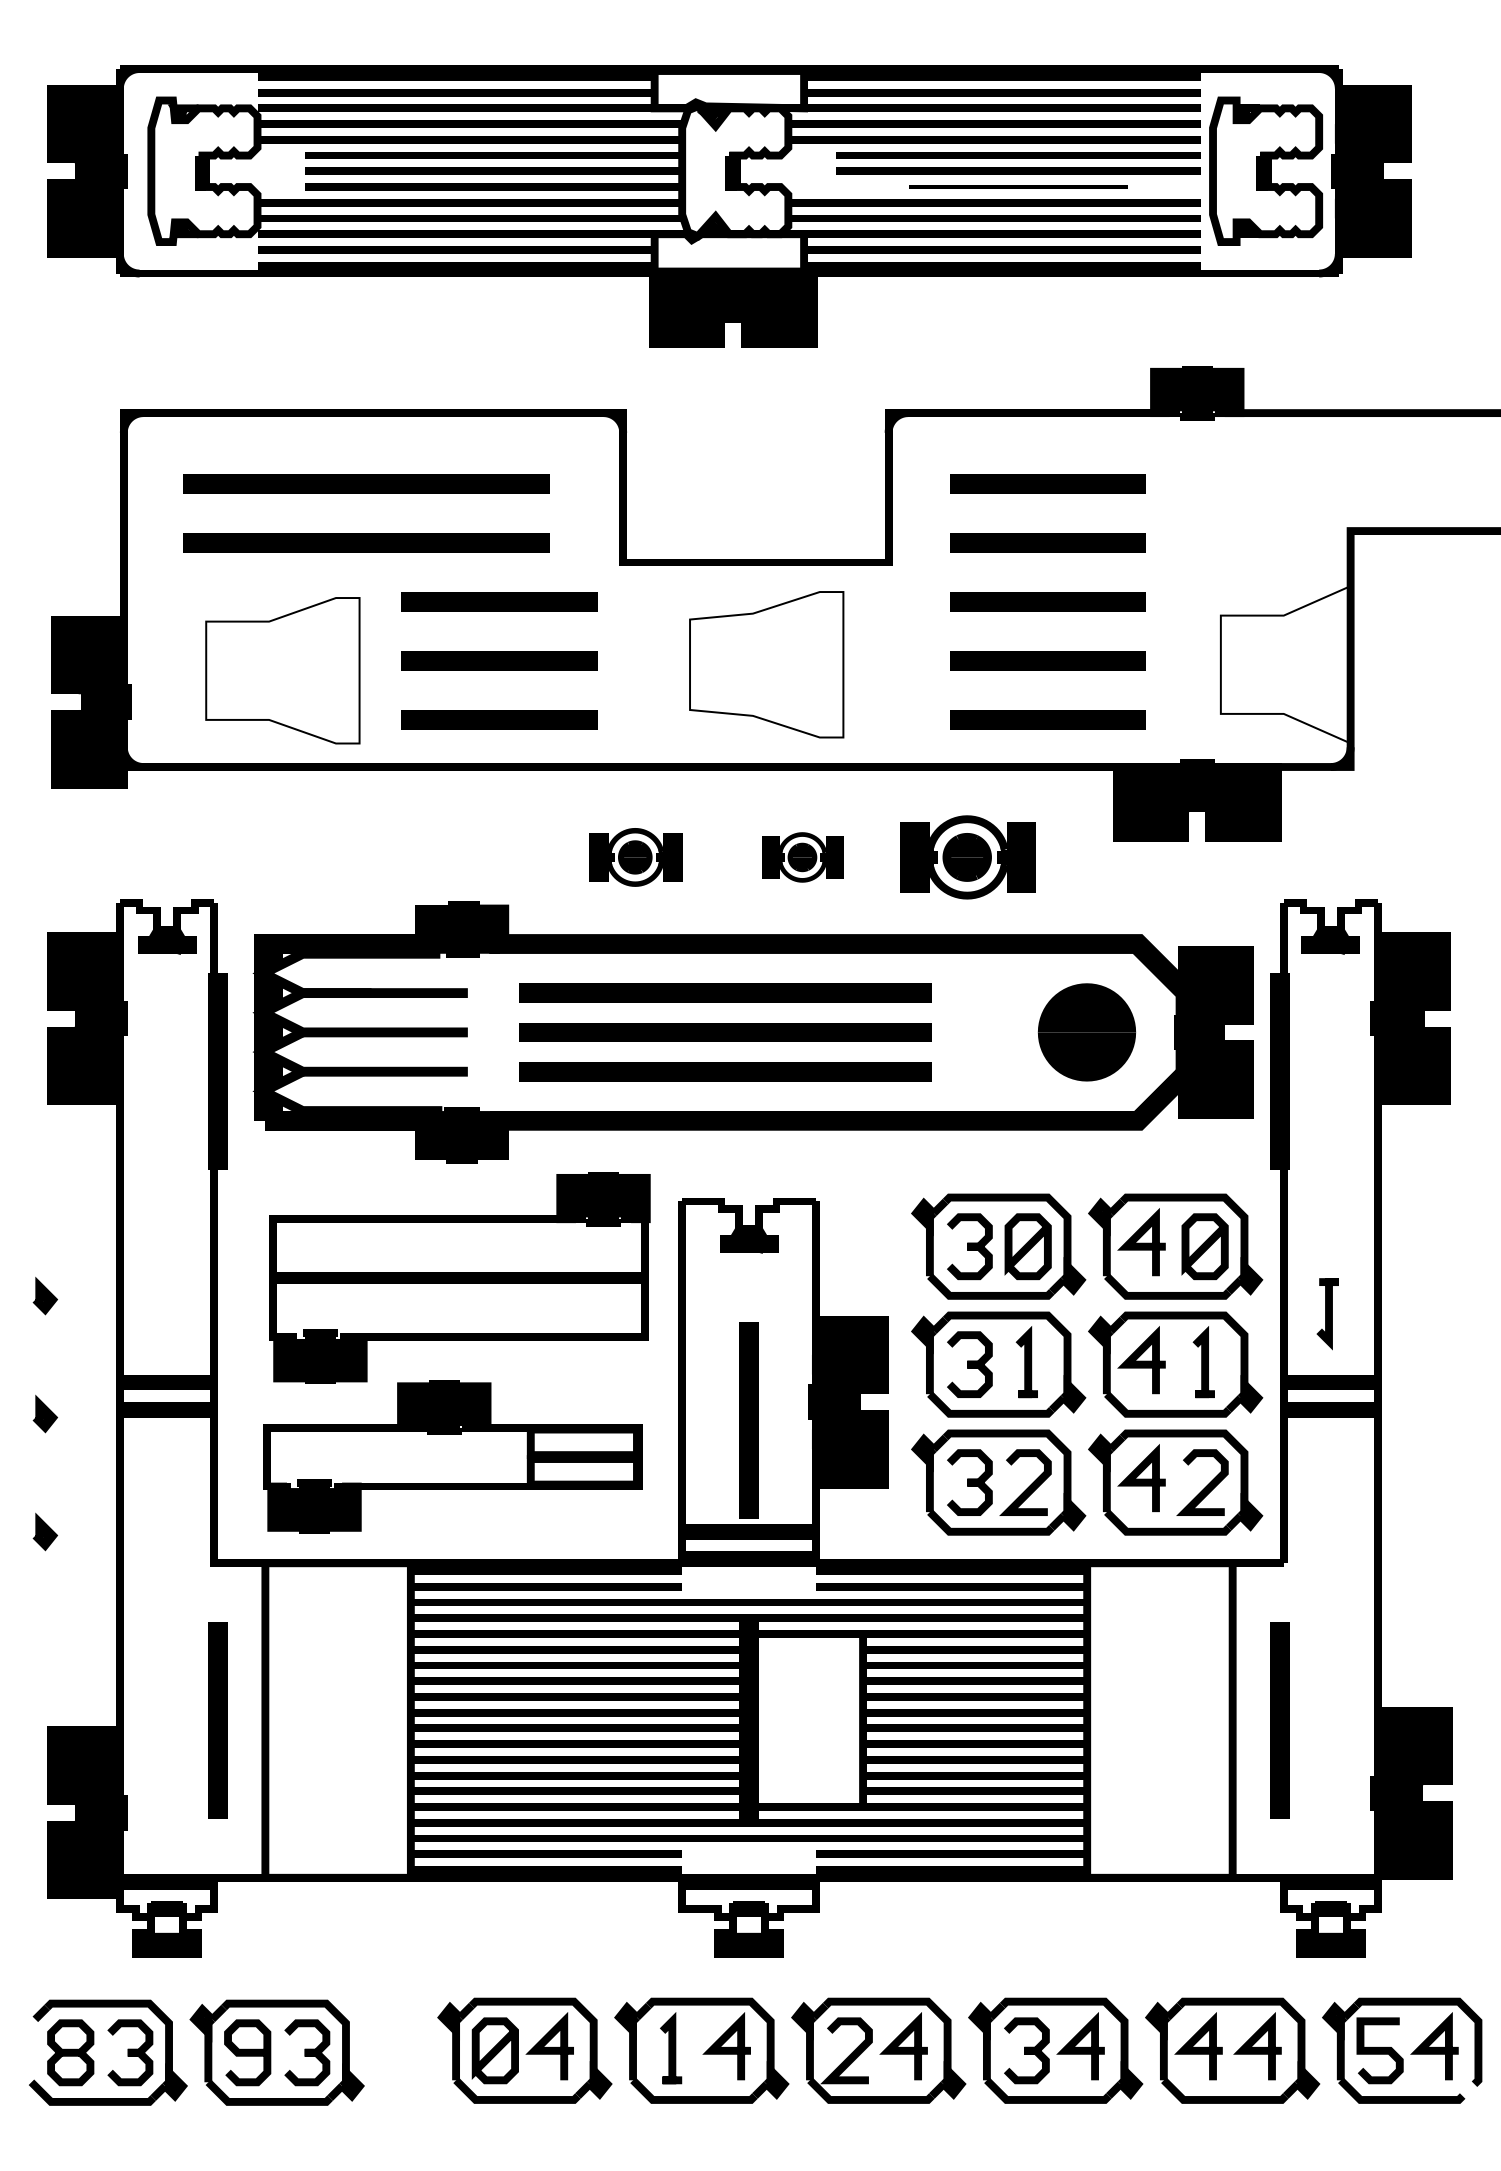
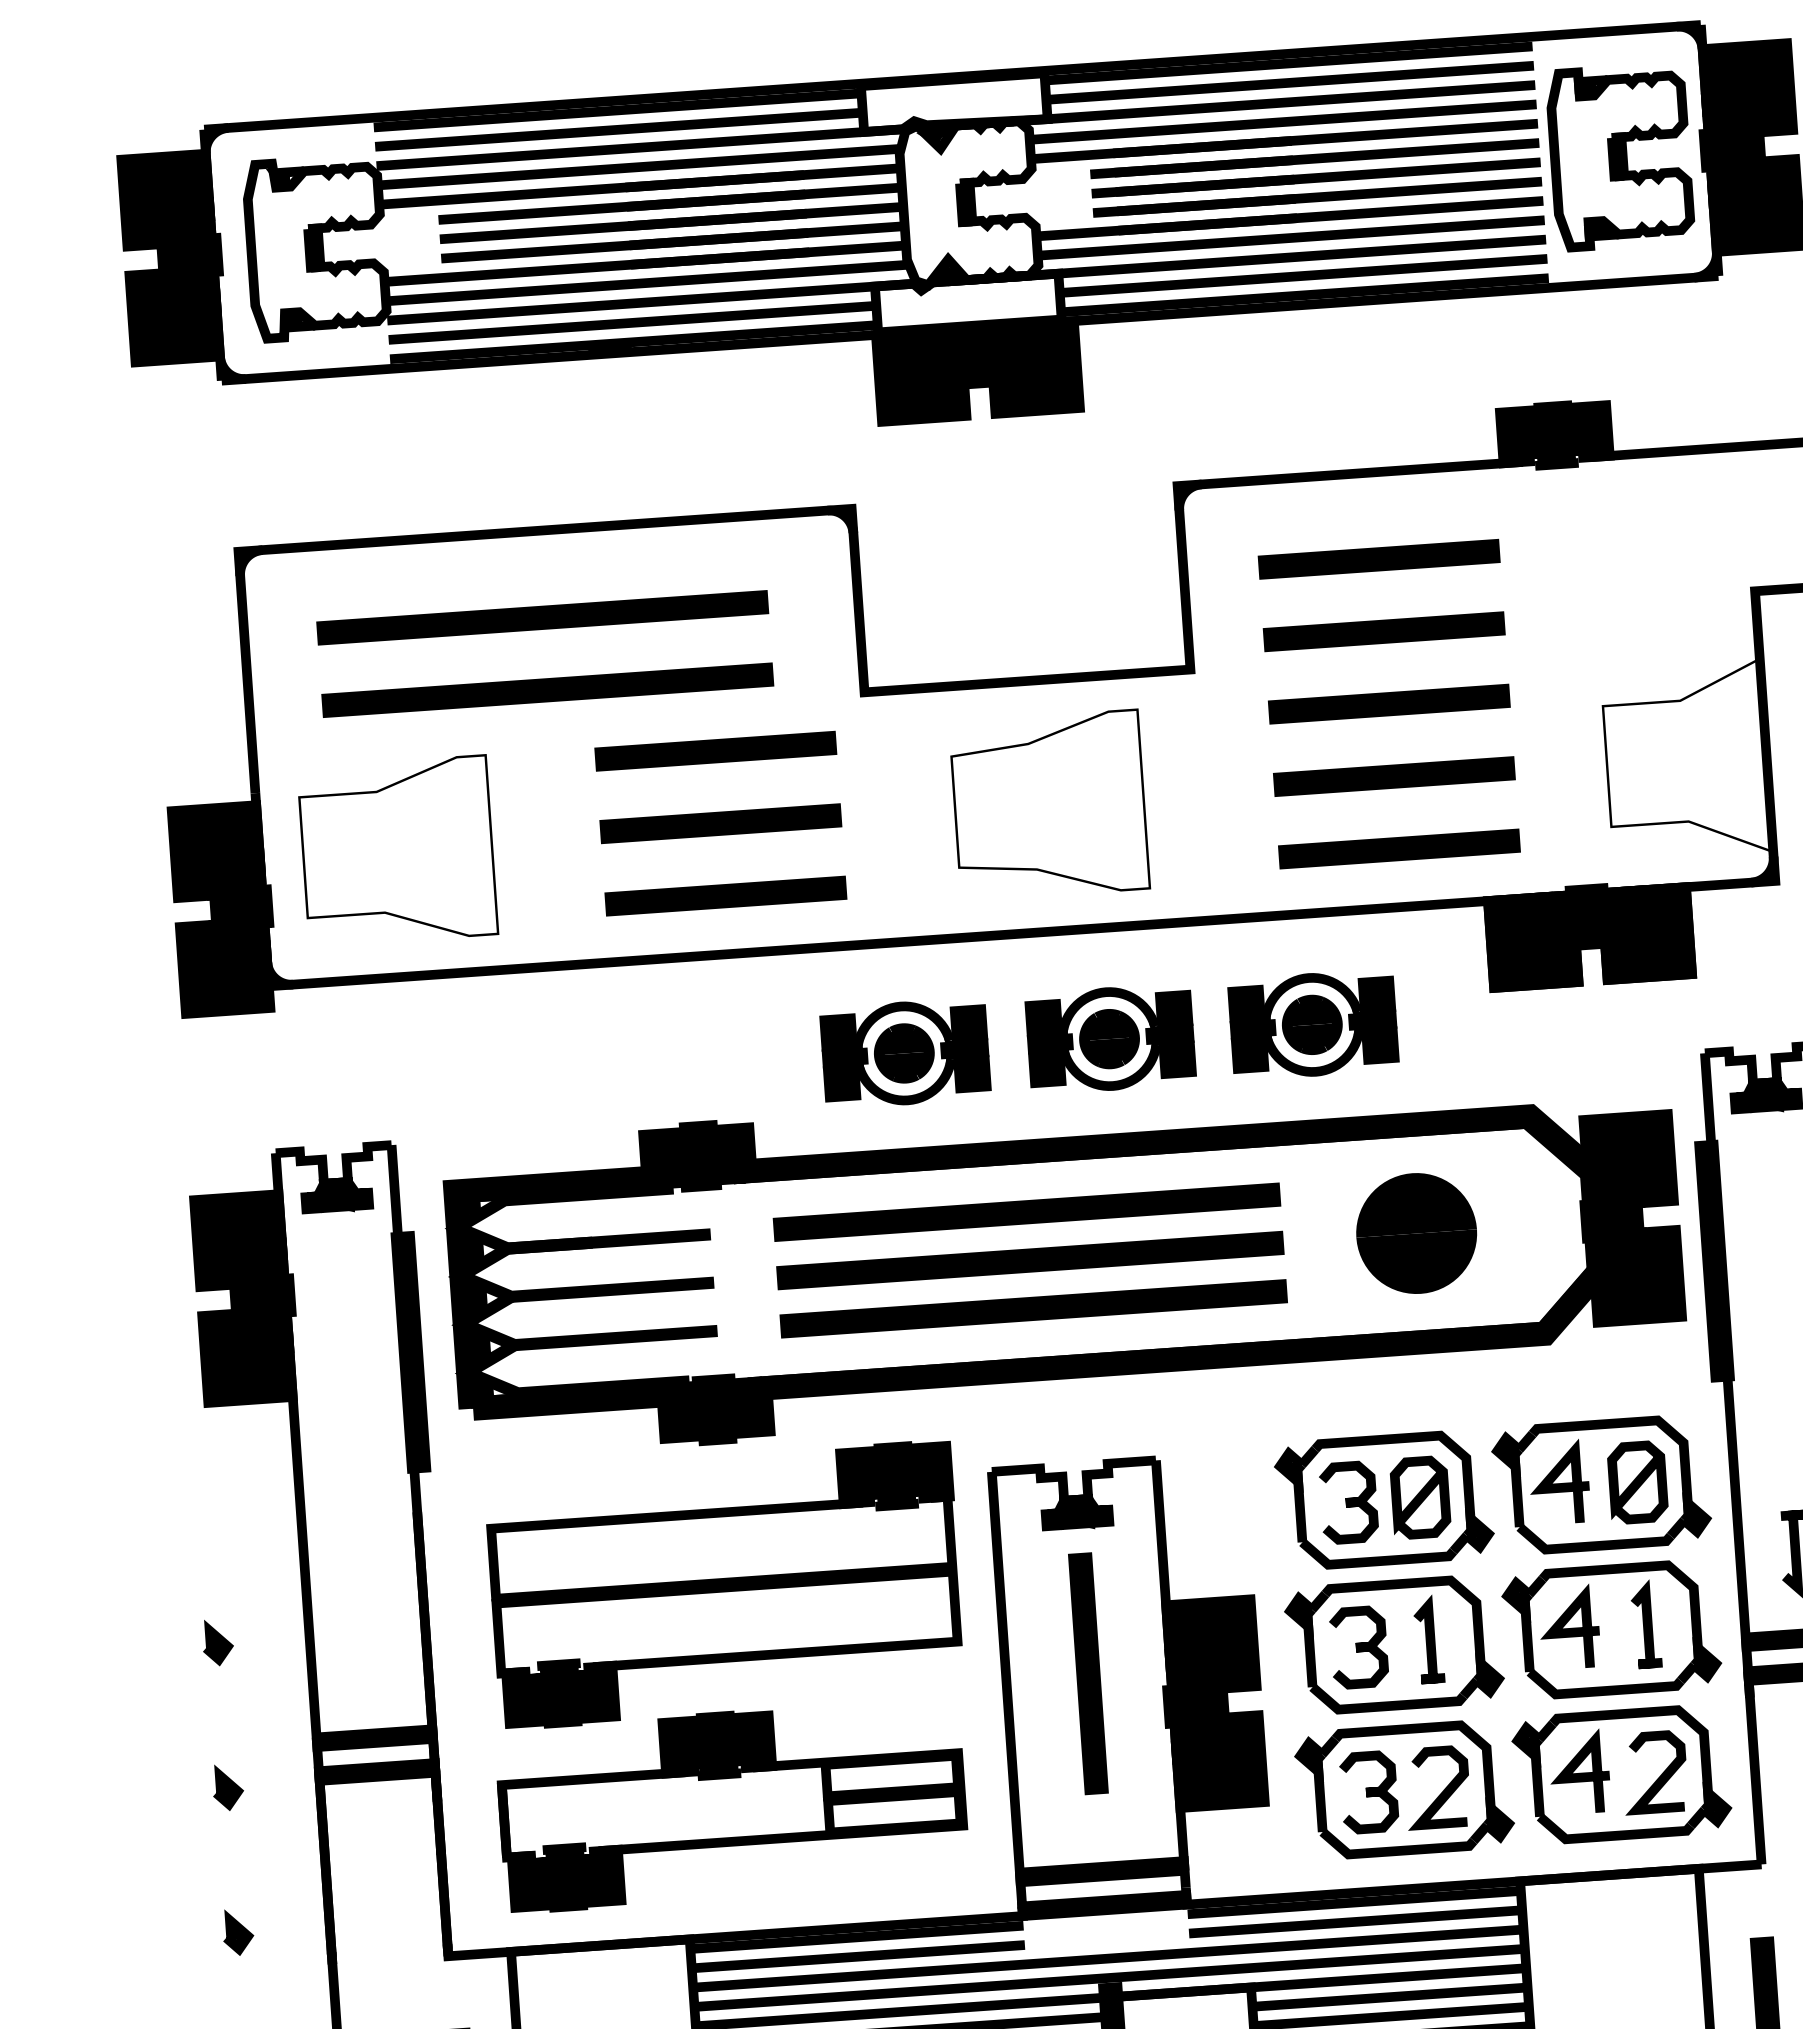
part: (1018, 186) -> (1317, 196), size x1.67
text: (282, 670) -> (397, 850), moved
part: (635, 857) -> (904, 1053), size x1.43
part: (802, 857) -> (1110, 1039), size x1.67
part: (1086, 1032) -> (1416, 1233), moved
line: (748, 1420) -> (1087, 1673), moved

